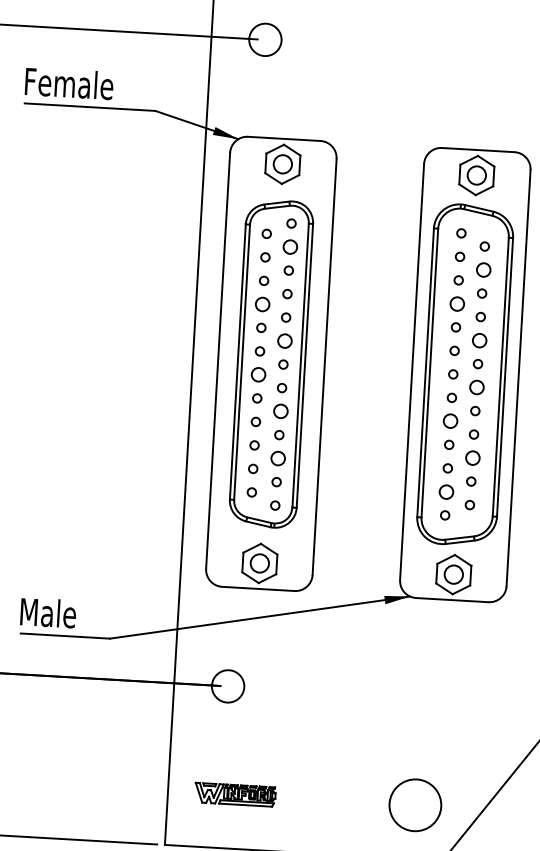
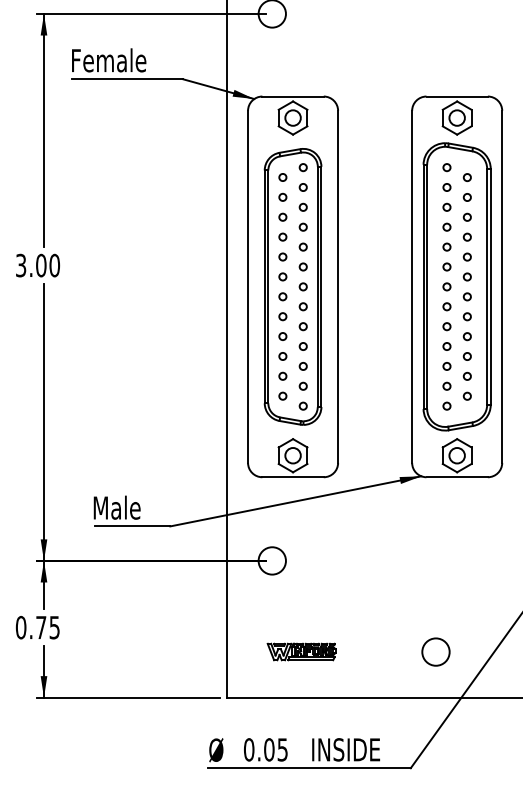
circle: (289, 247) -> (302, 187), size x0.62
circle: (482, 270) -> (466, 197), size x0.62
circle: (456, 302) -> (446, 226), size x0.62
circle: (262, 303) -> (282, 236), size x0.62
circle: (478, 339) -> (466, 256), size x0.62
circle: (283, 340) -> (302, 266), size x0.62
circle: (258, 374) -> (282, 296), size x0.62
circle: (475, 387) -> (466, 296), size x0.62
circle: (279, 411) -> (302, 326), size x0.62
circle: (450, 421) -> (446, 326), size x0.62
circle: (471, 457) -> (466, 356), size x0.62
circle: (277, 458) -> (302, 366), size x0.62
circle: (445, 490) -> (446, 385), size x0.62
part: (235, 794) -> (301, 651), moved
circle: (414, 804) -> (435, 651), size x0.62

